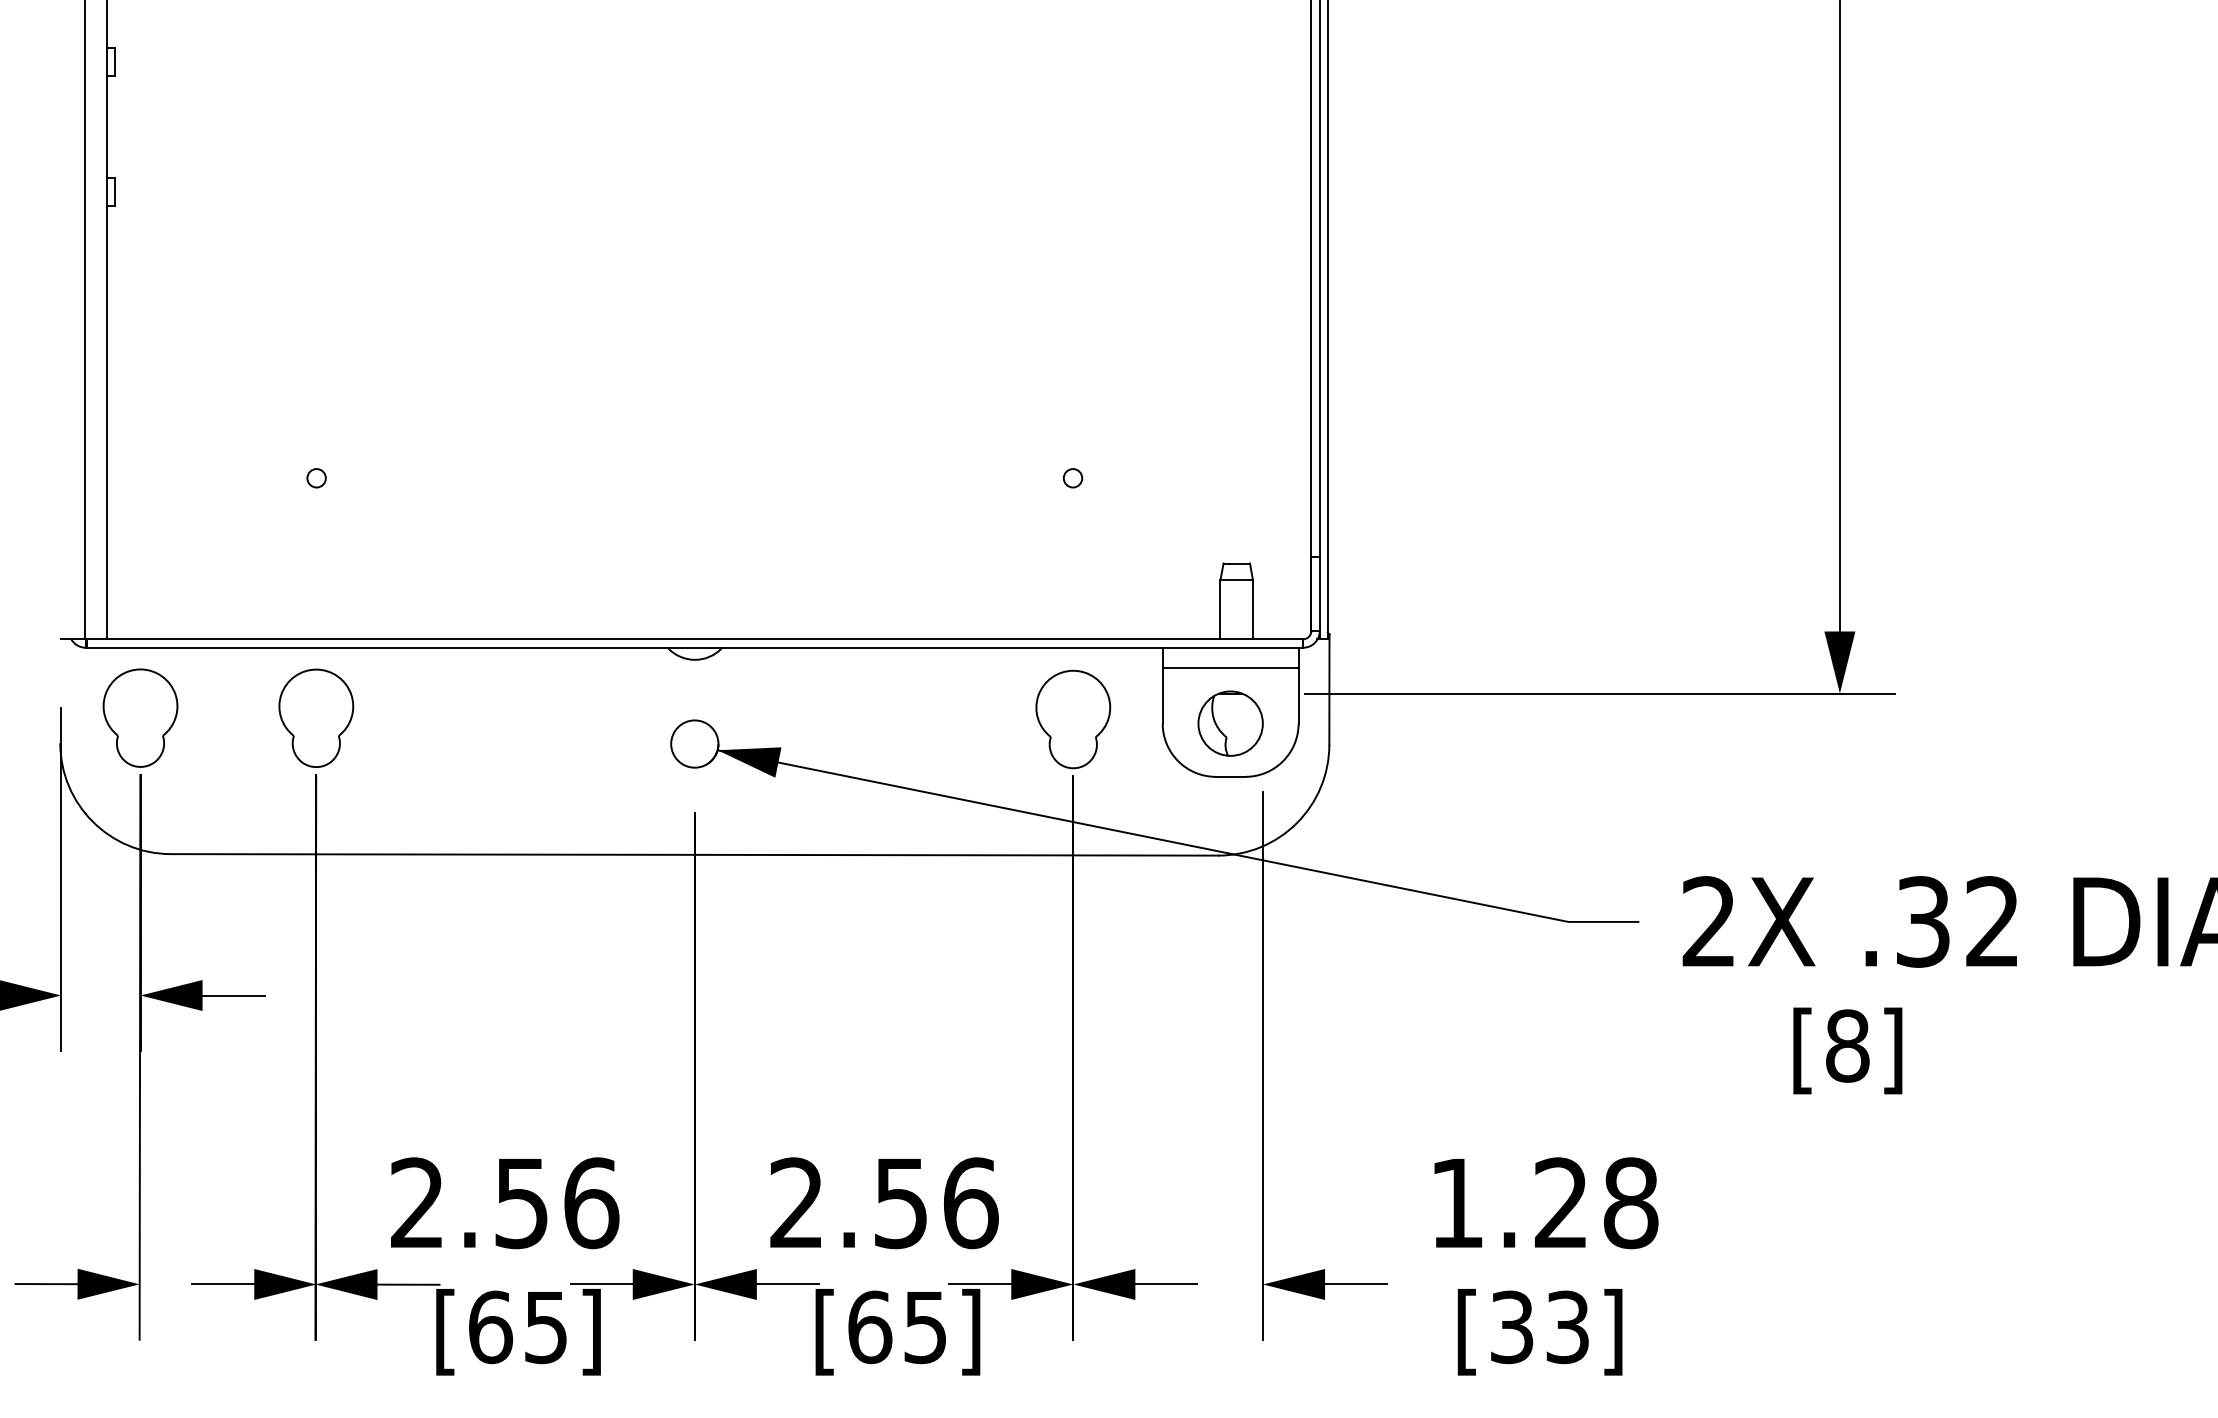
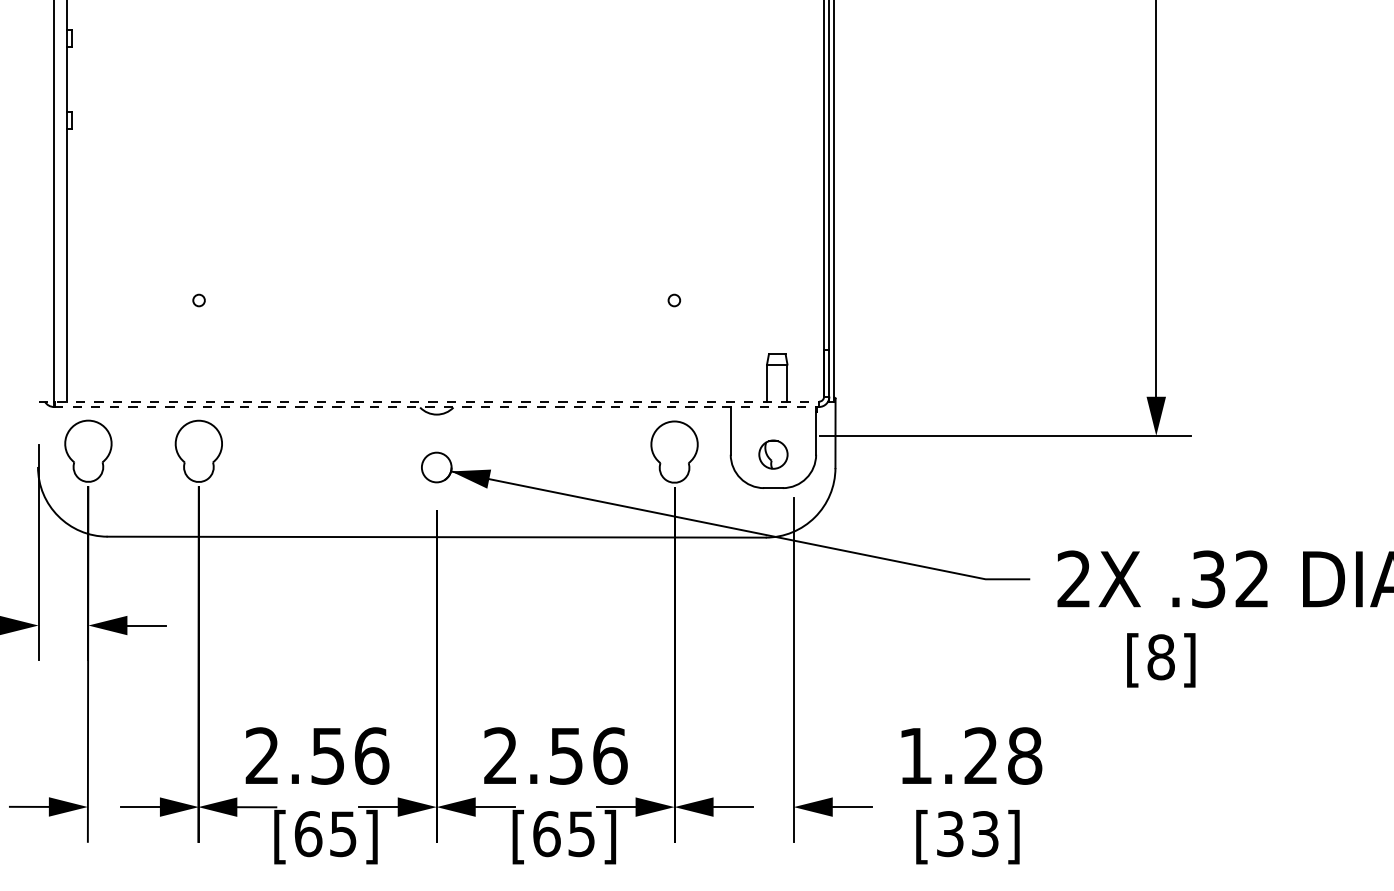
line: (683, 638) -> (429, 401), solid -> dashed
line: (694, 648) -> (436, 407), solid -> dashed
line: (1230, 667) -> (773, 419), removed
part: (1230, 723) -> (773, 454), size x0.7

